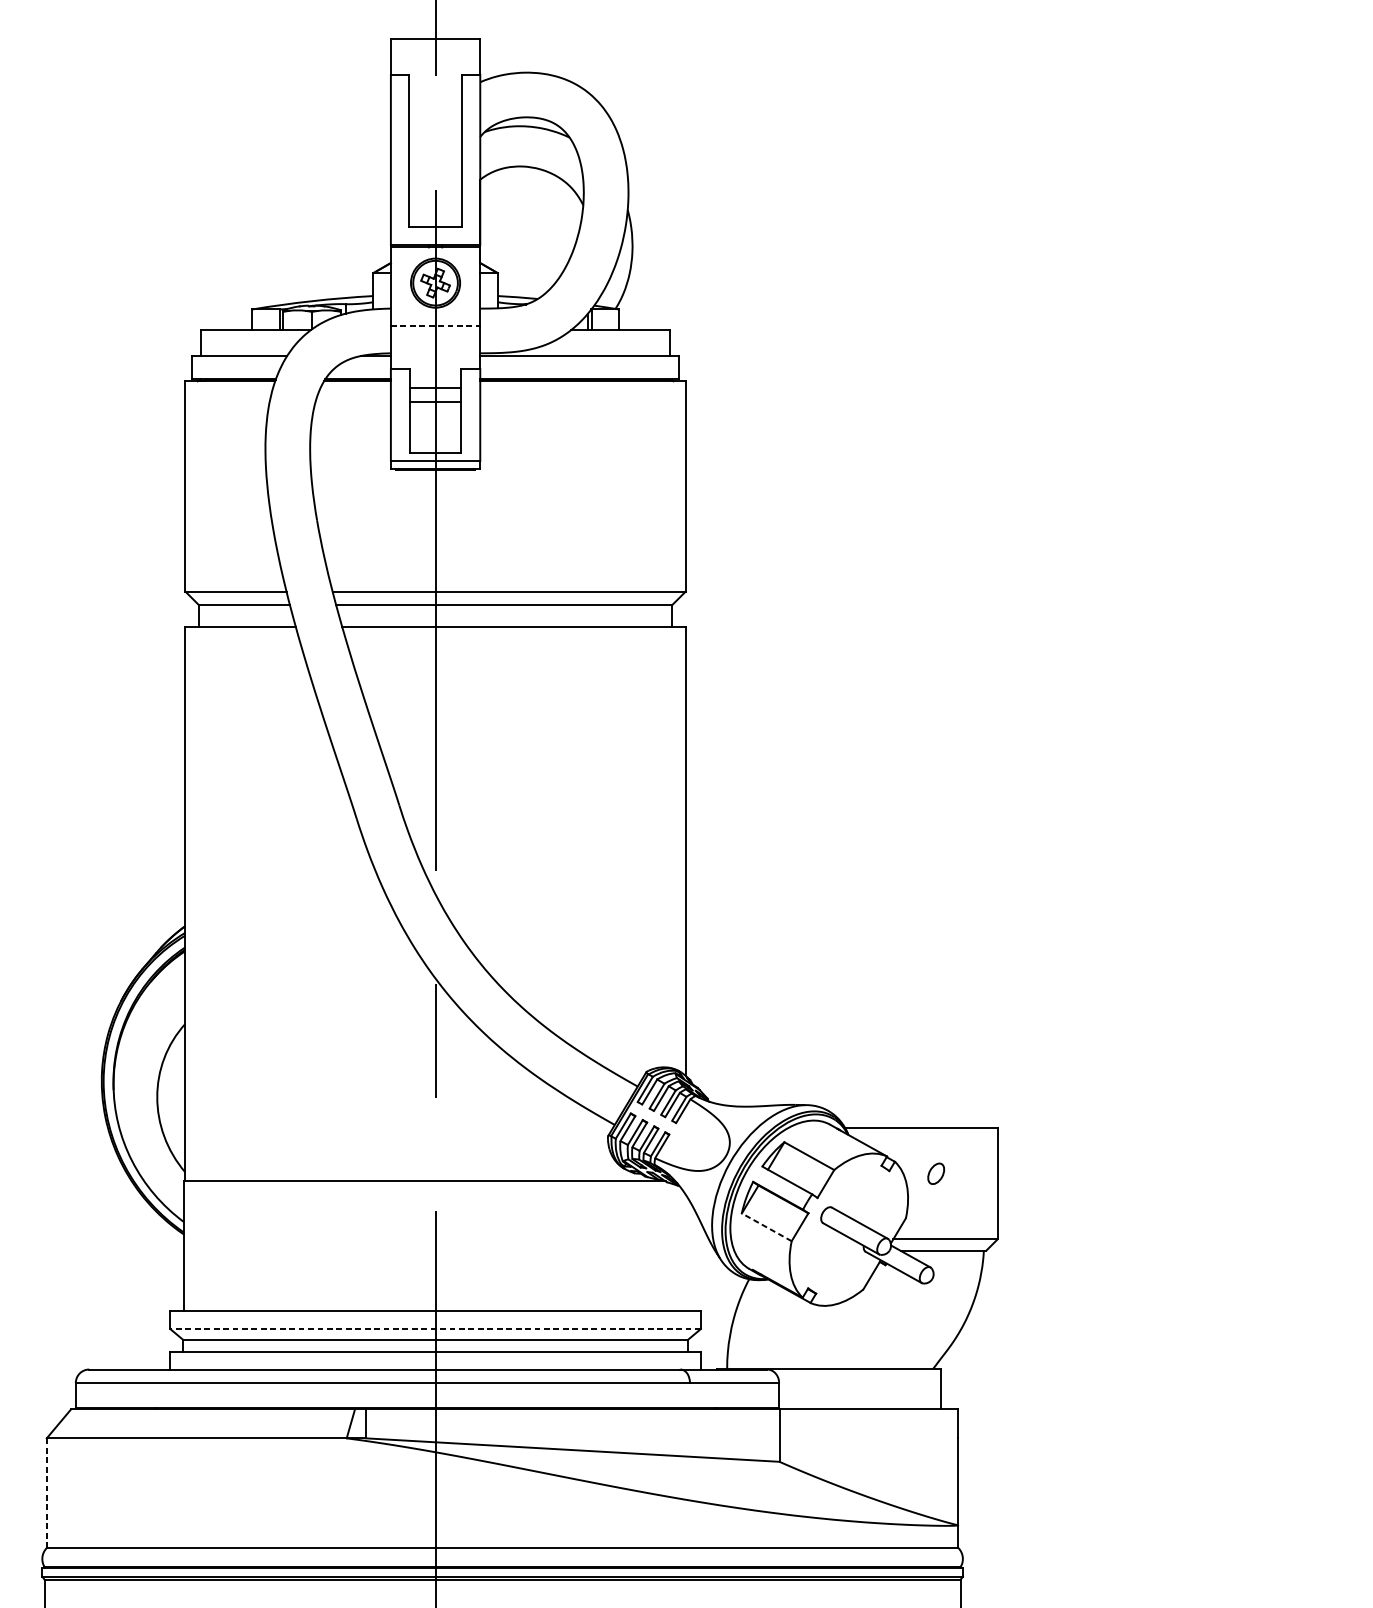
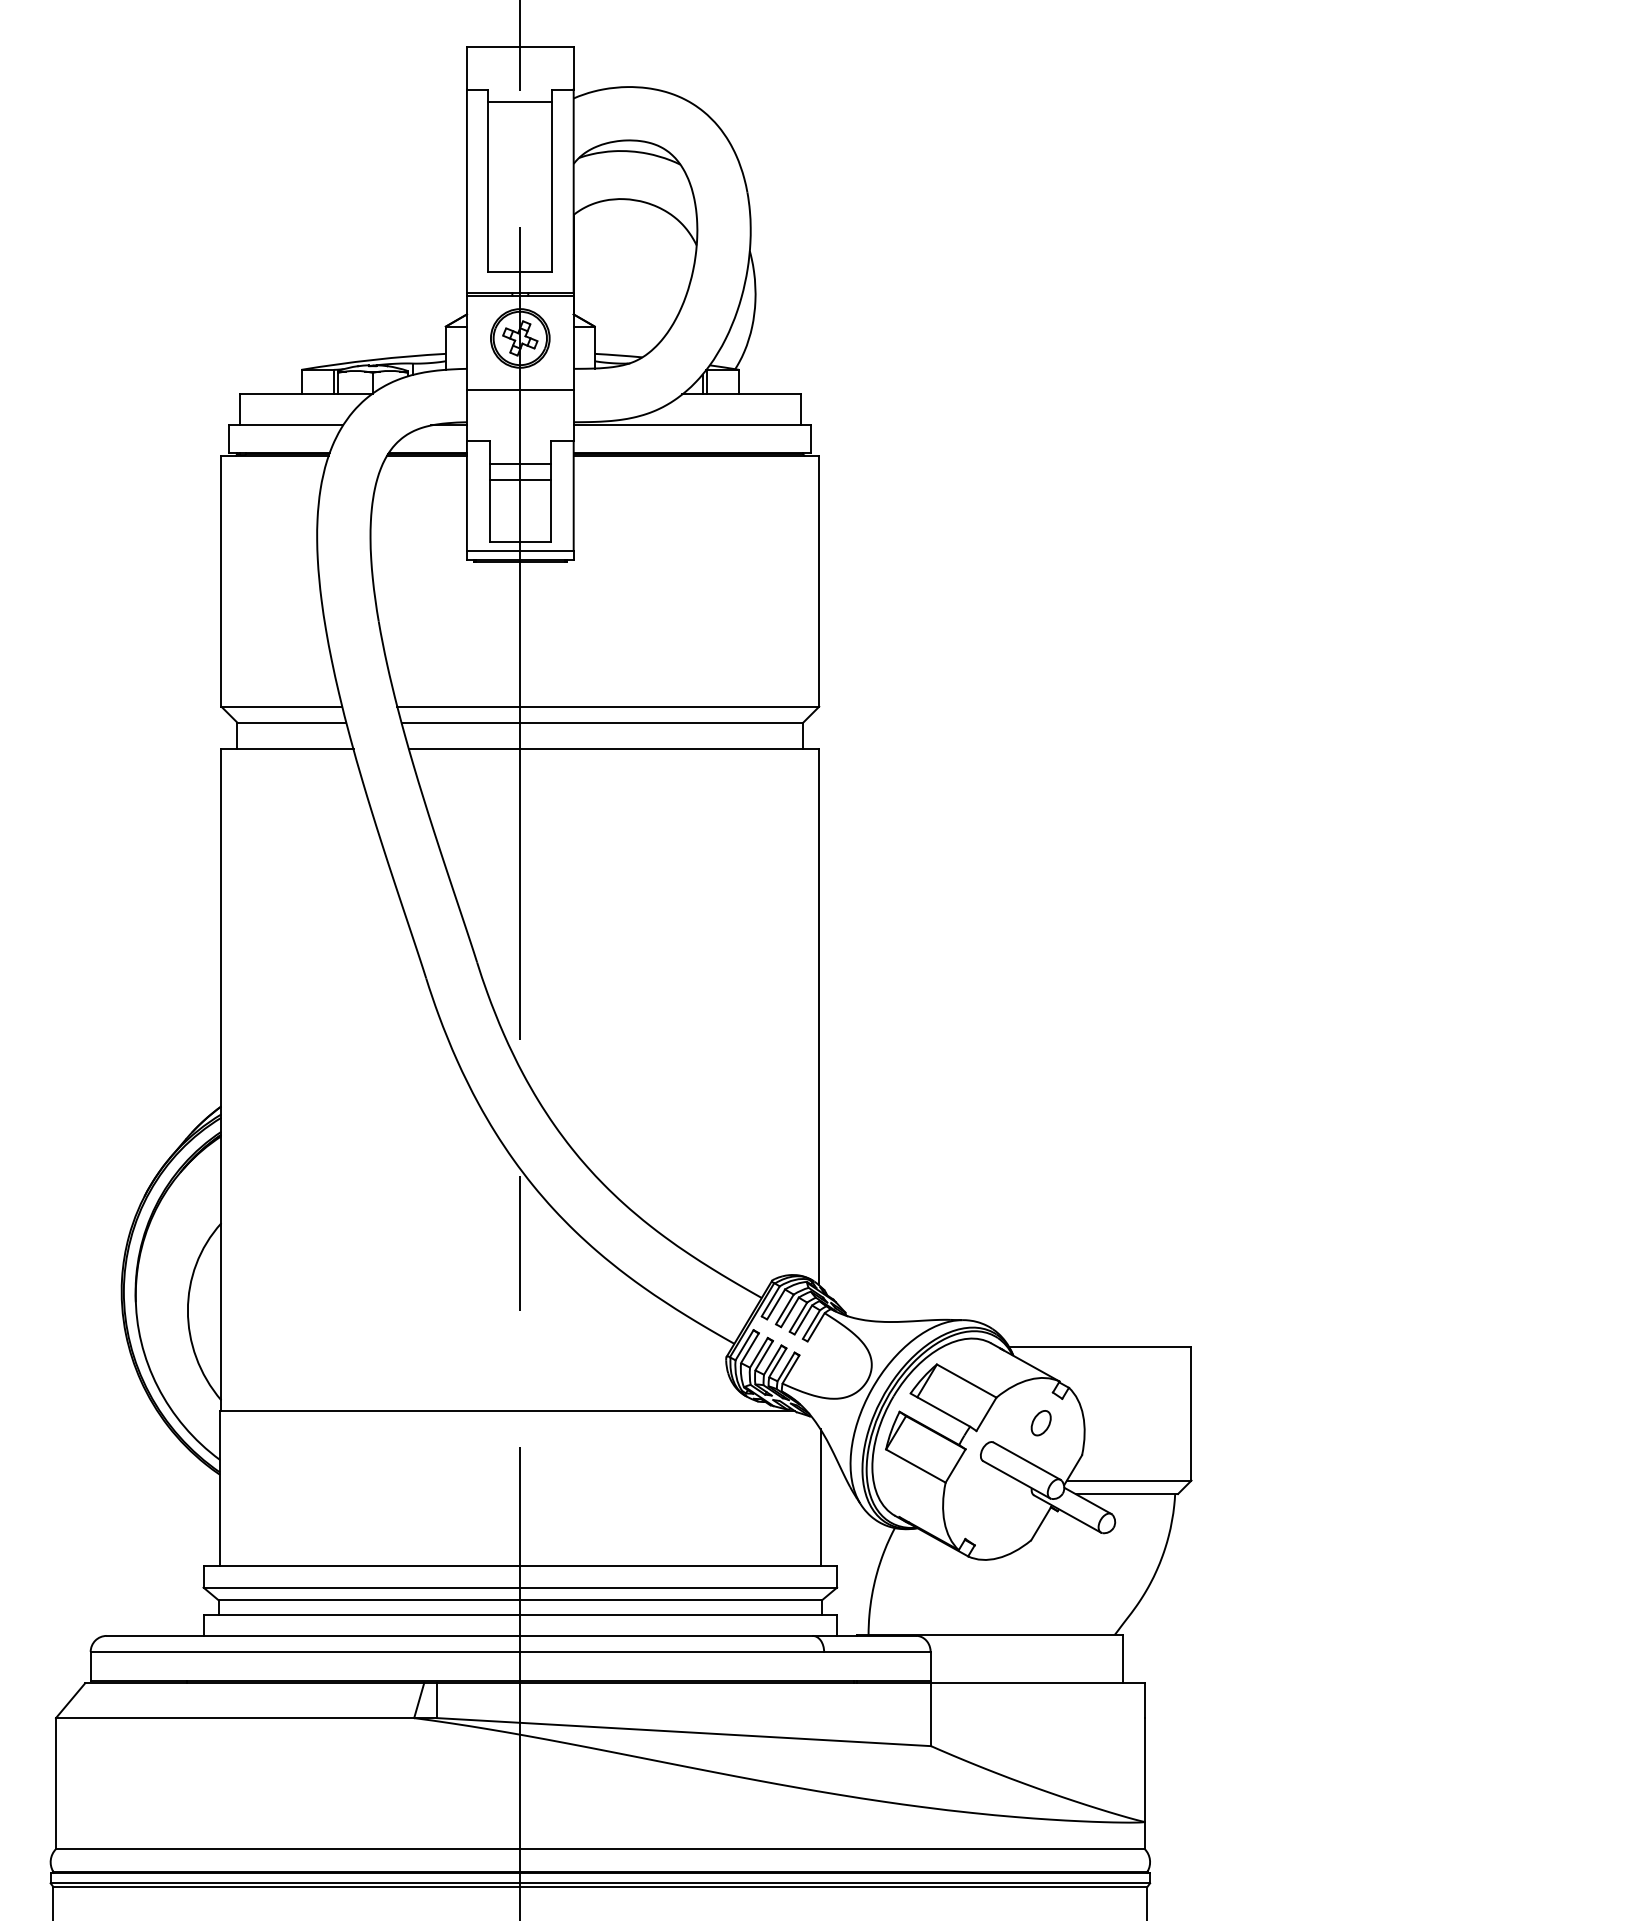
line: (435, 84) -> (520, 101), added
line: (435, 325) -> (520, 389), dashed -> solid
part: (935, 1174) -> (1040, 1423), moved
line: (766, 1226) -> (915, 1465), dashed -> solid
line: (686, 1253) -> (820, 1497), added
line: (435, 1328) -> (520, 1587), dashed -> solid
line: (47, 1493) -> (56, 1783), dashed -> solid

